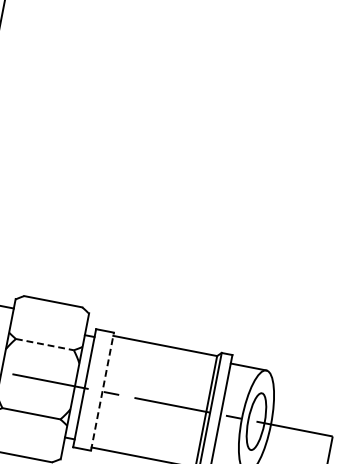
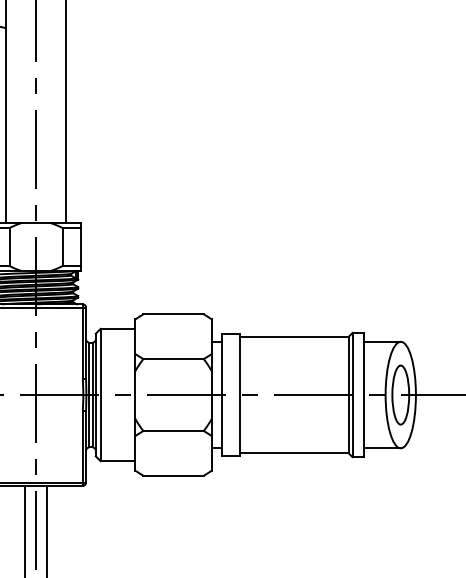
line: (45, 345) -> (174, 359), dashed -> solid
line: (102, 391) -> (240, 394), dashed -> solid

